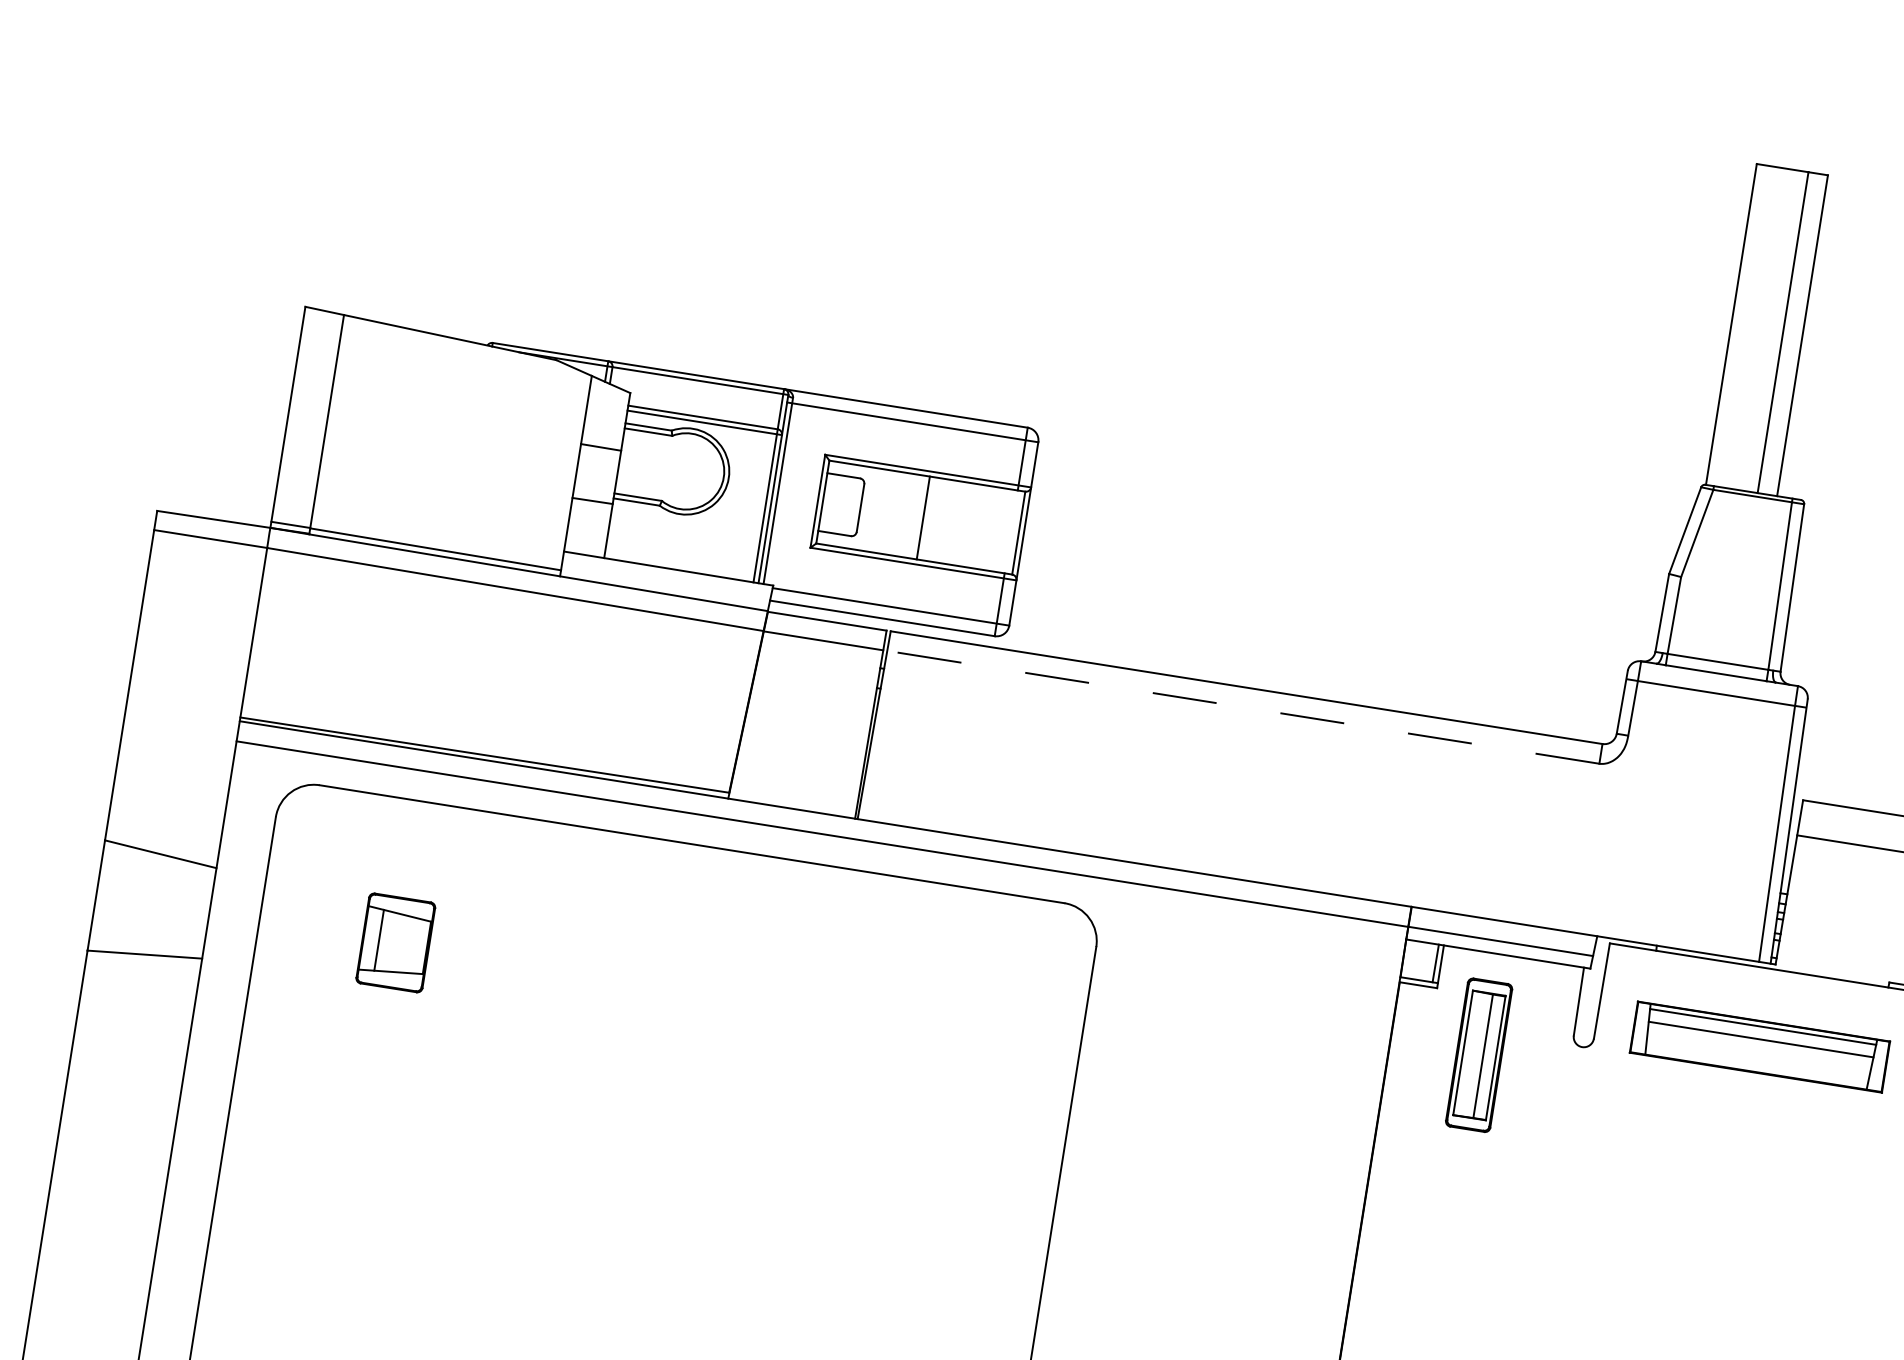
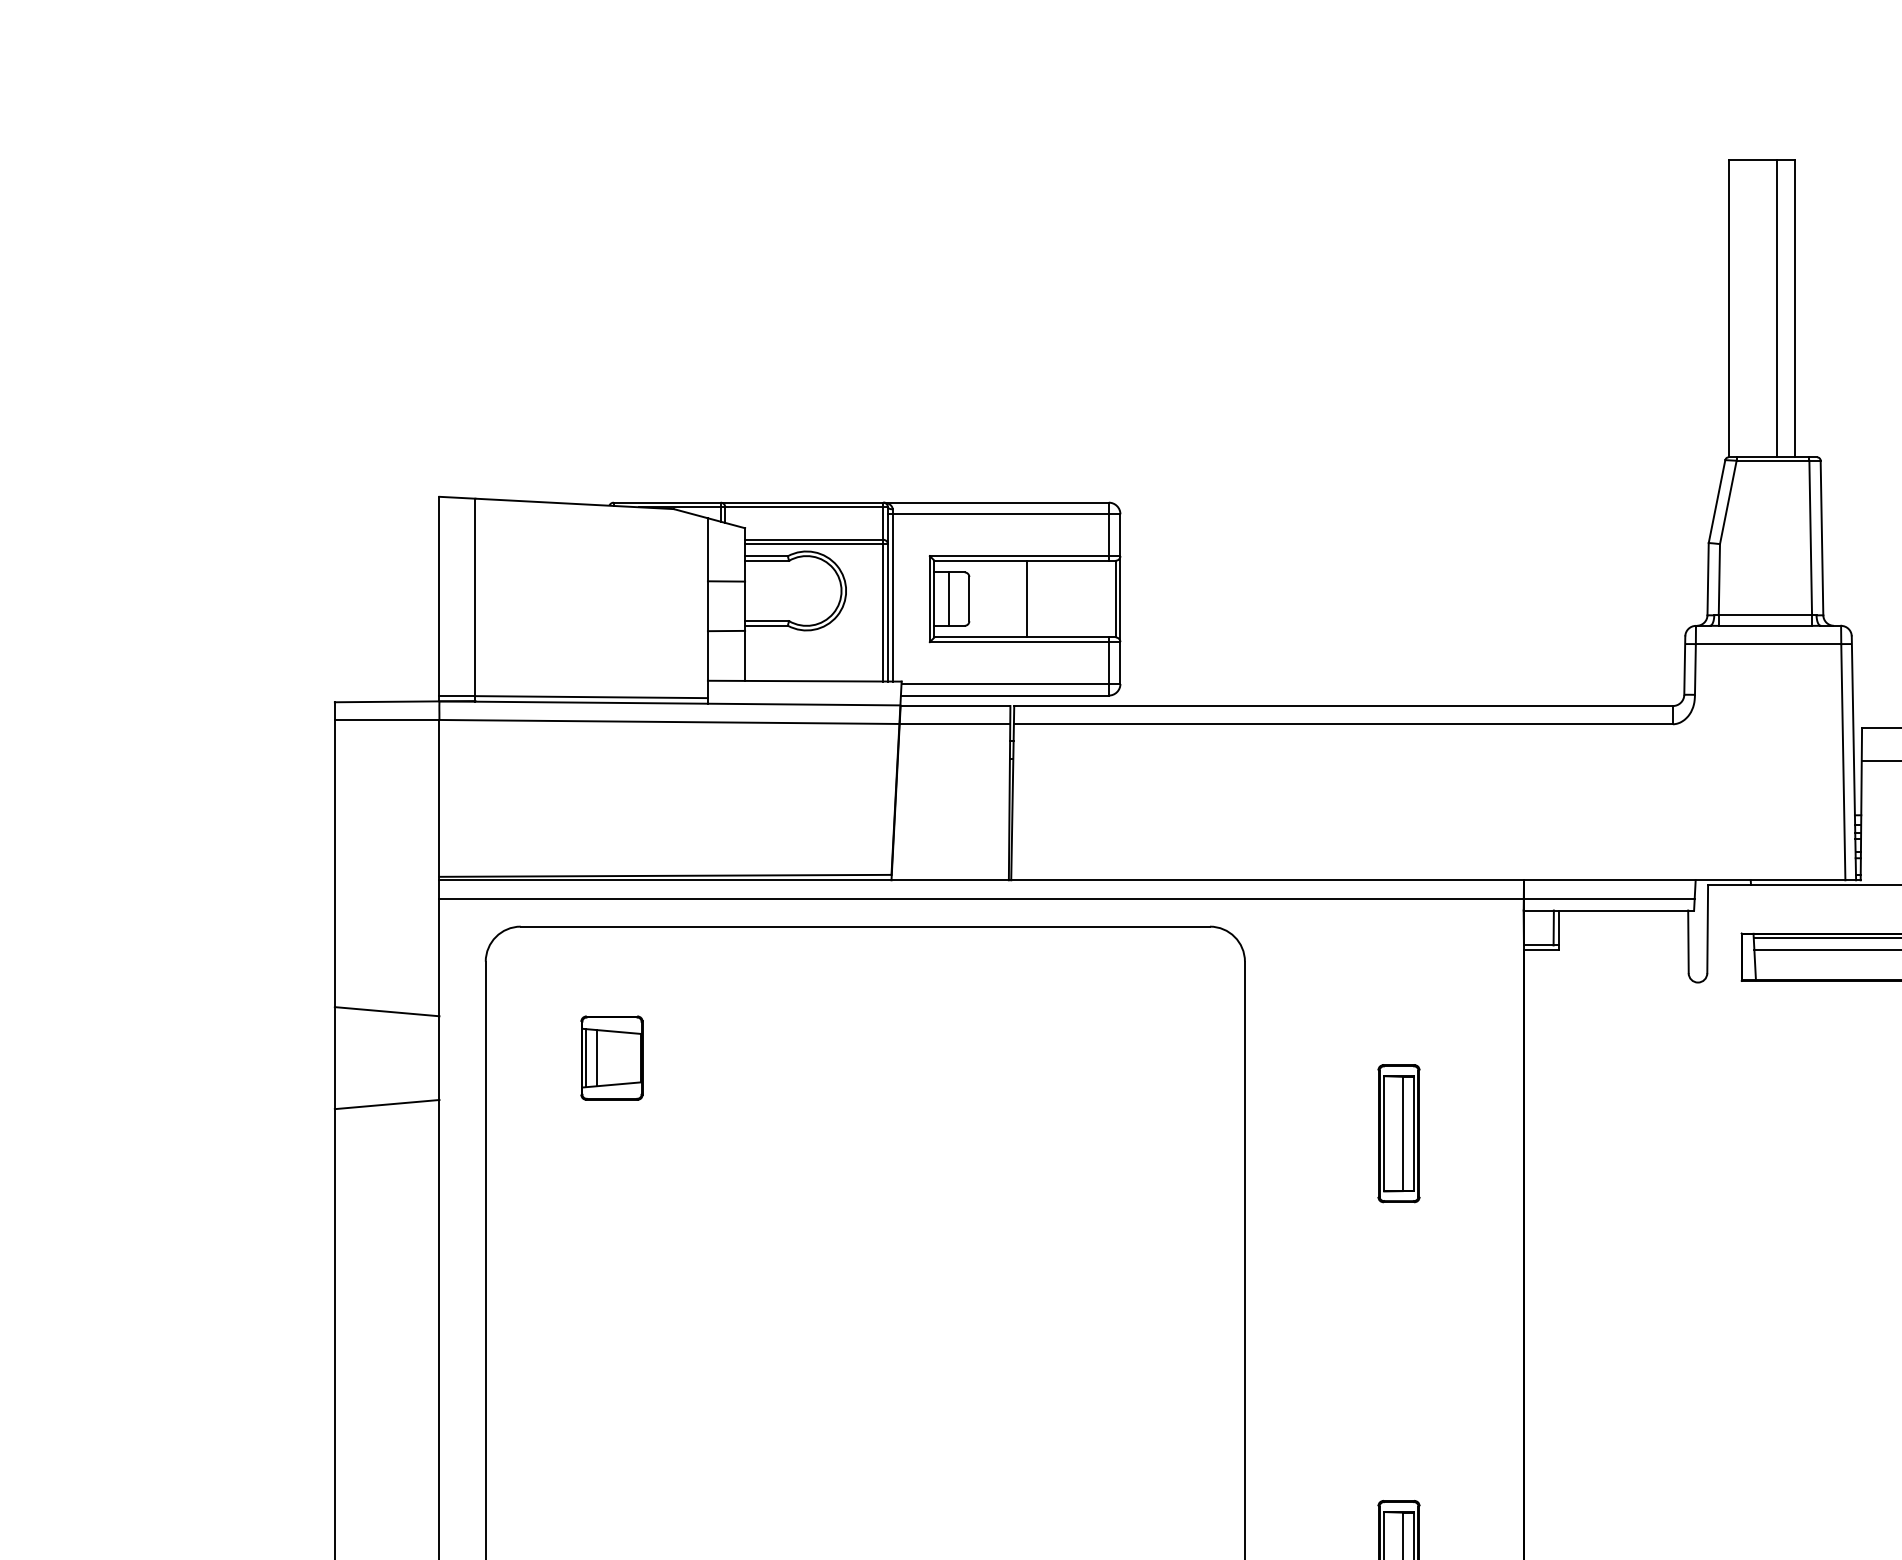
line: (839, 504) -> (949, 598), added
line: (1242, 707) -> (1342, 724), dashed -> solid
line: (367, 938) -> (585, 1058), added
part: (1478, 1055) -> (1398, 1133), moved

